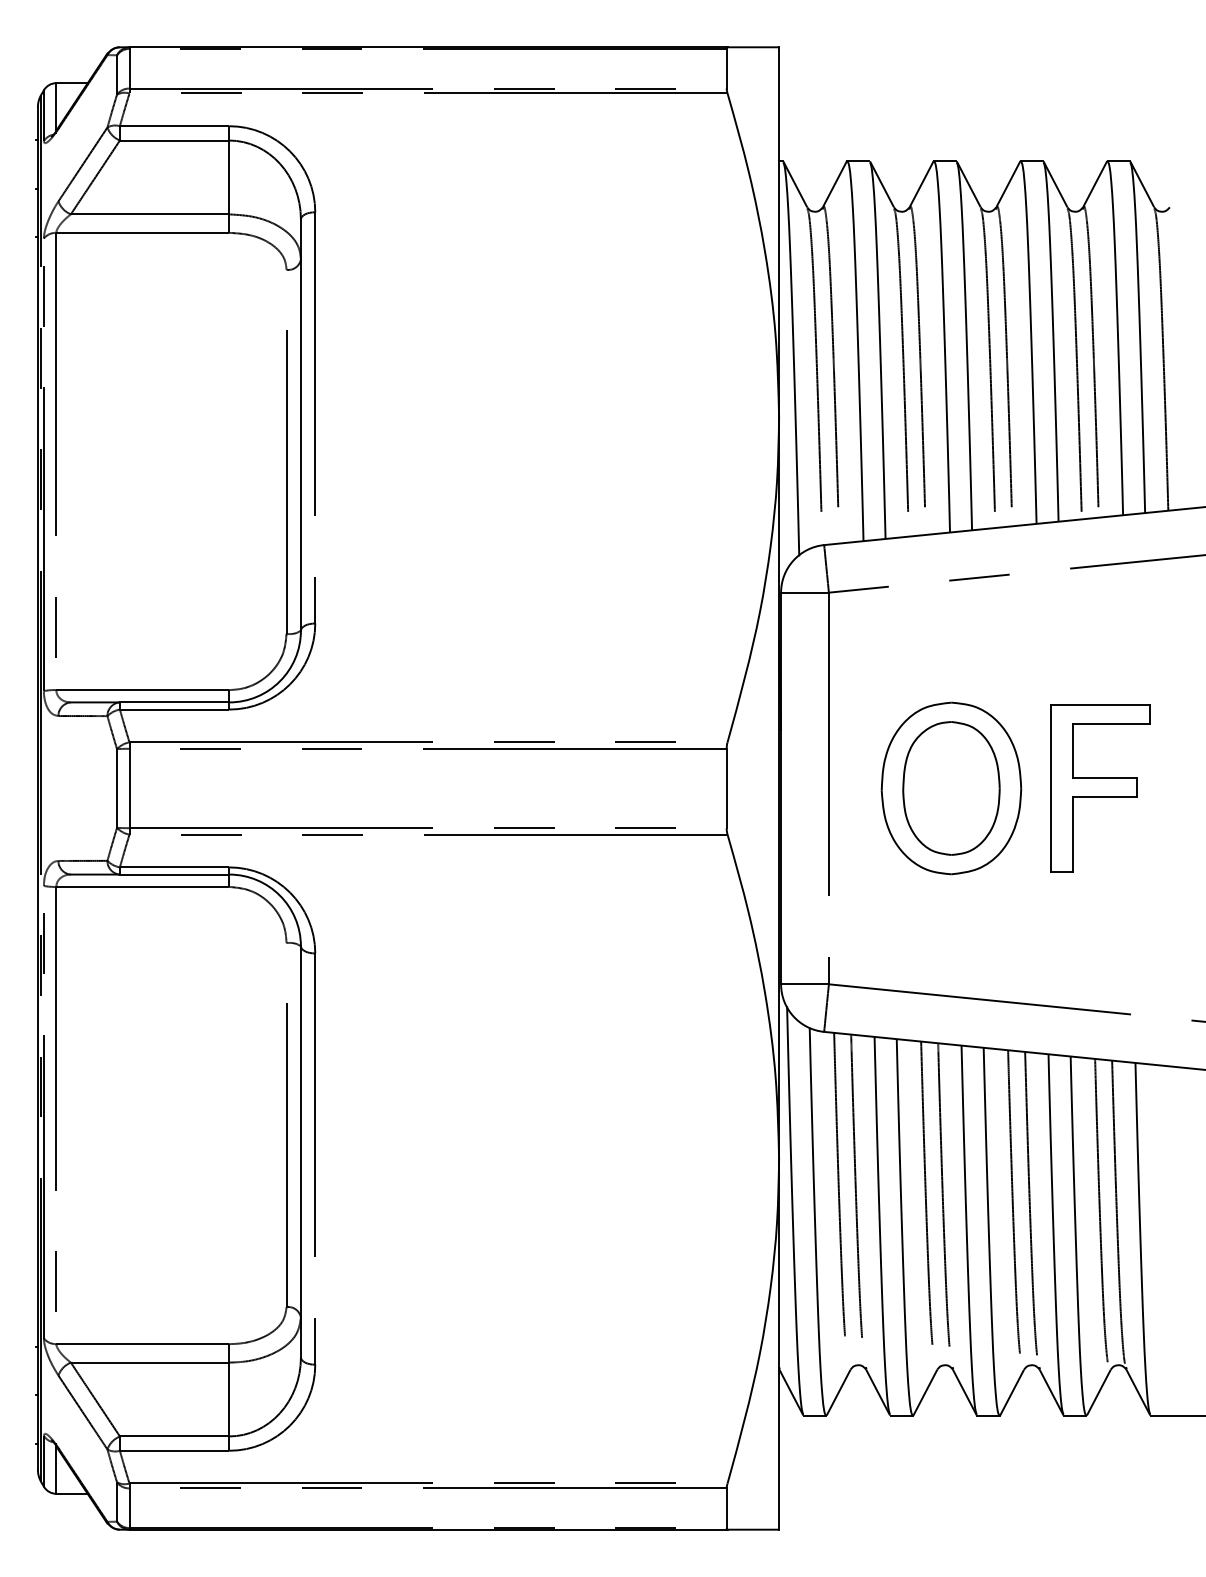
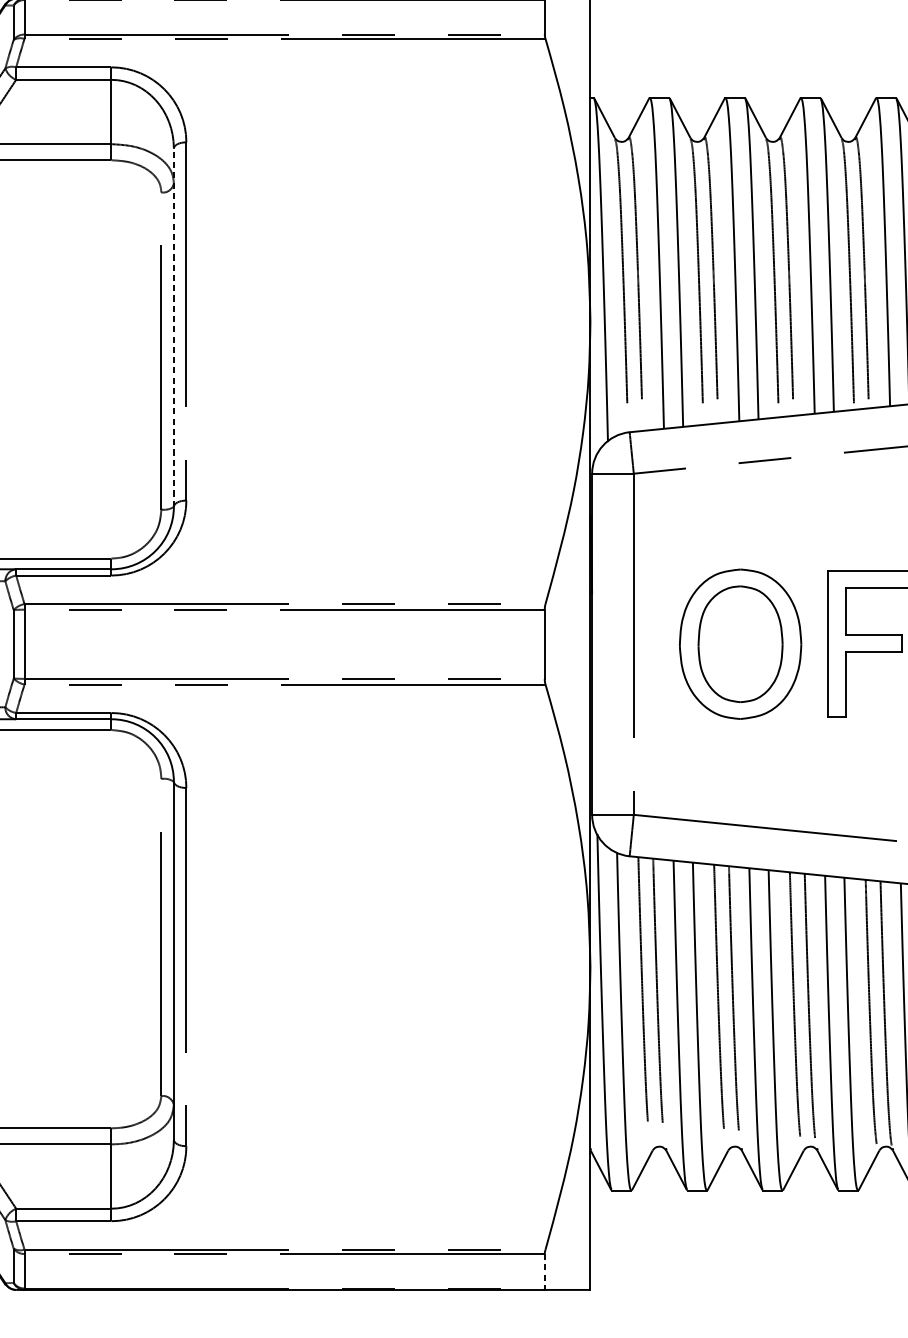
line: (300, 425) -> (173, 328), solid -> dashed
line: (726, 1508) -> (544, 1271), solid -> dashed

